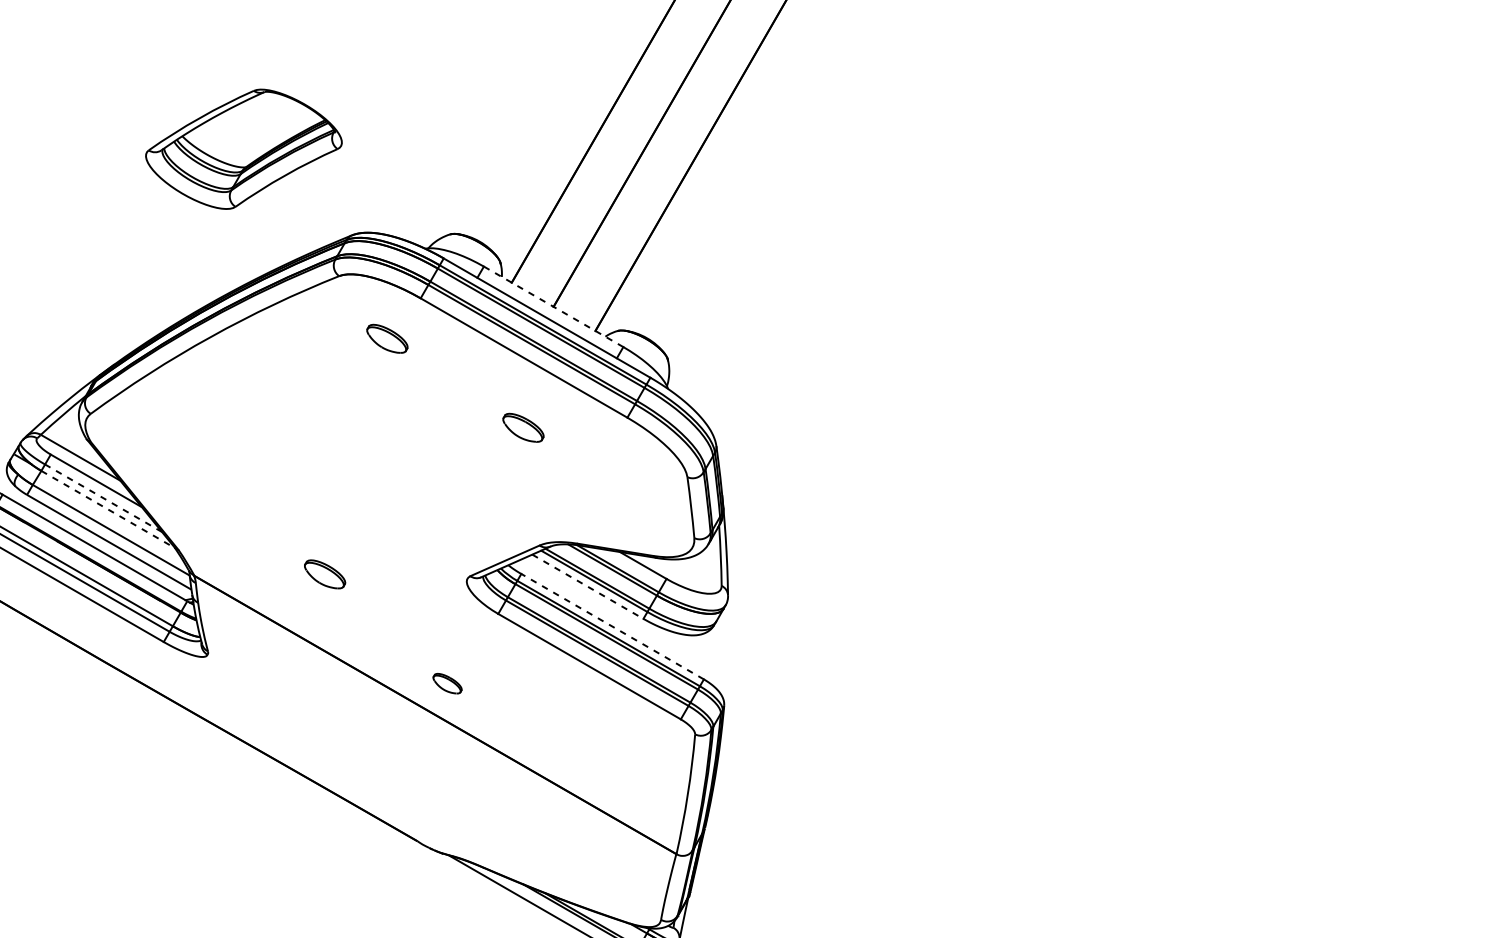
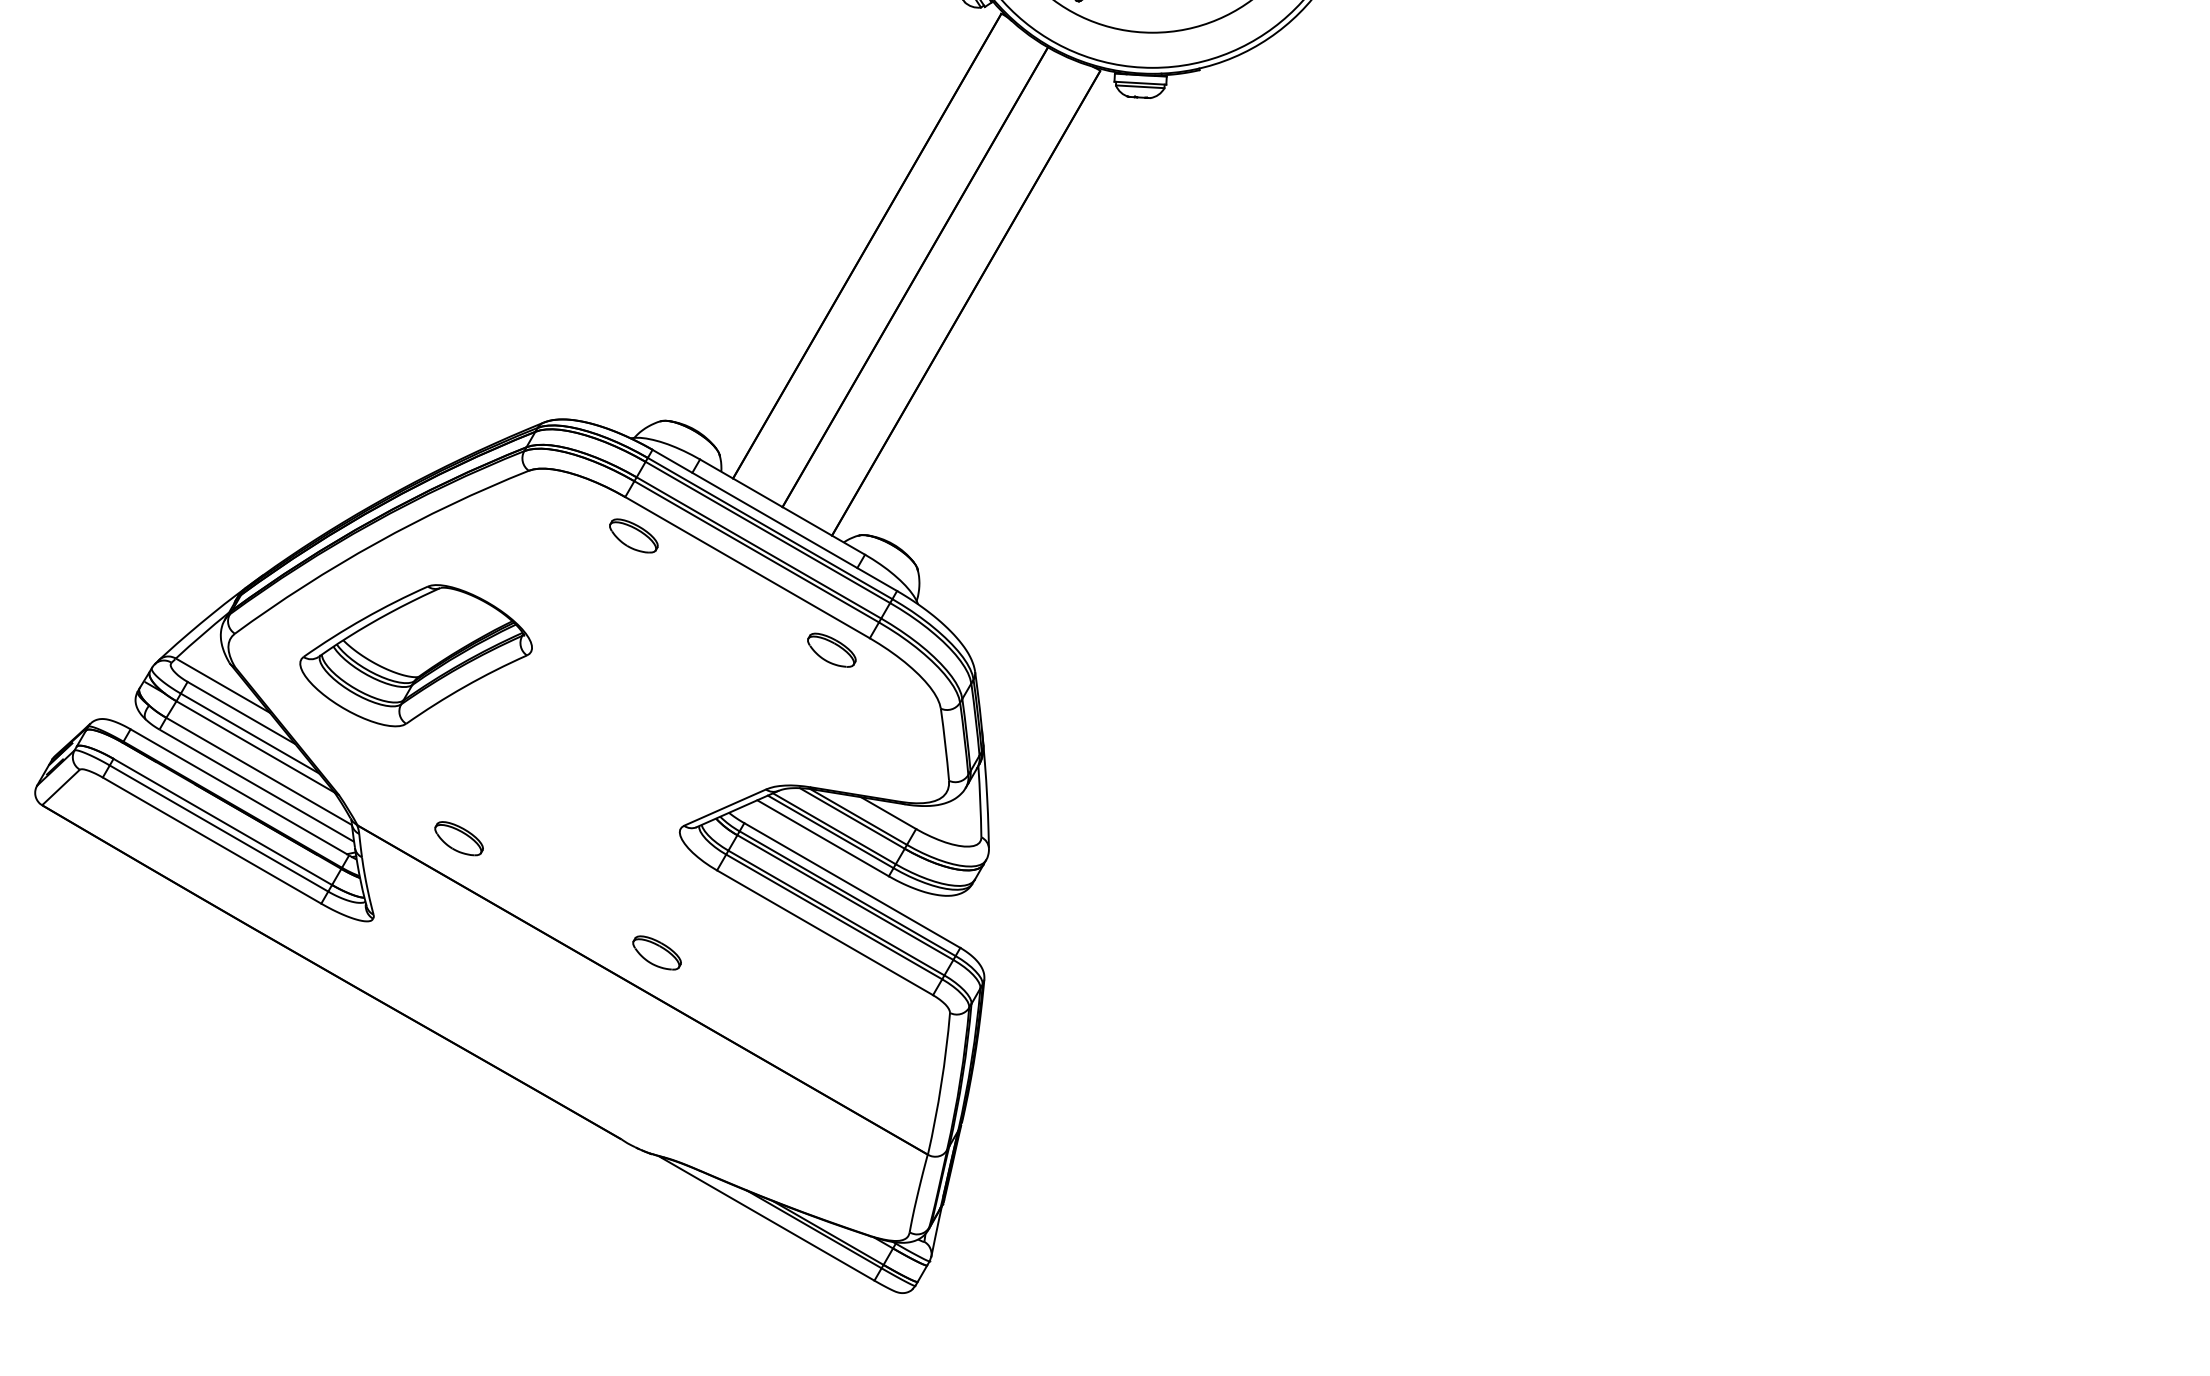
part: (243, 149) -> (415, 655), moved
line: (554, 307) -> (783, 507), dashed -> solid
part: (387, 338) -> (633, 535), moved
part: (523, 427) -> (831, 649), moved
line: (103, 498) -> (250, 733), dashed -> solid
line: (108, 510) -> (255, 747), dashed -> solid
part: (324, 574) -> (458, 838), moved
line: (588, 586) -> (823, 838), dashed -> solid
line: (612, 626) -> (852, 885), dashed -> solid
part: (447, 683) -> (656, 952), size x1.43

